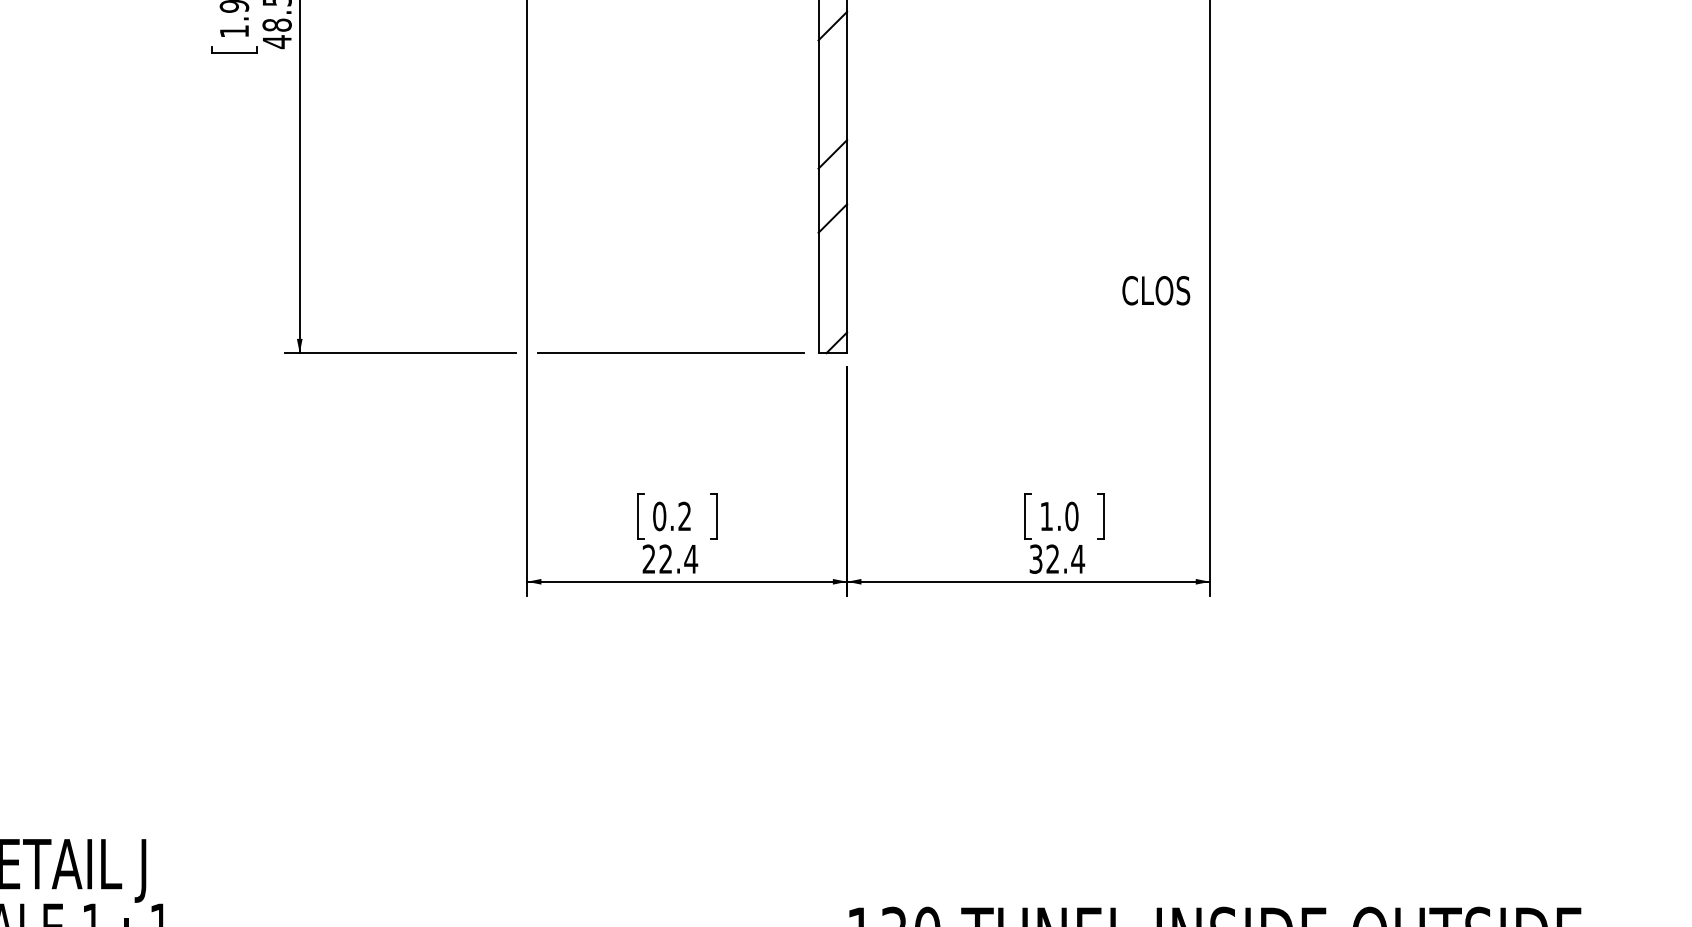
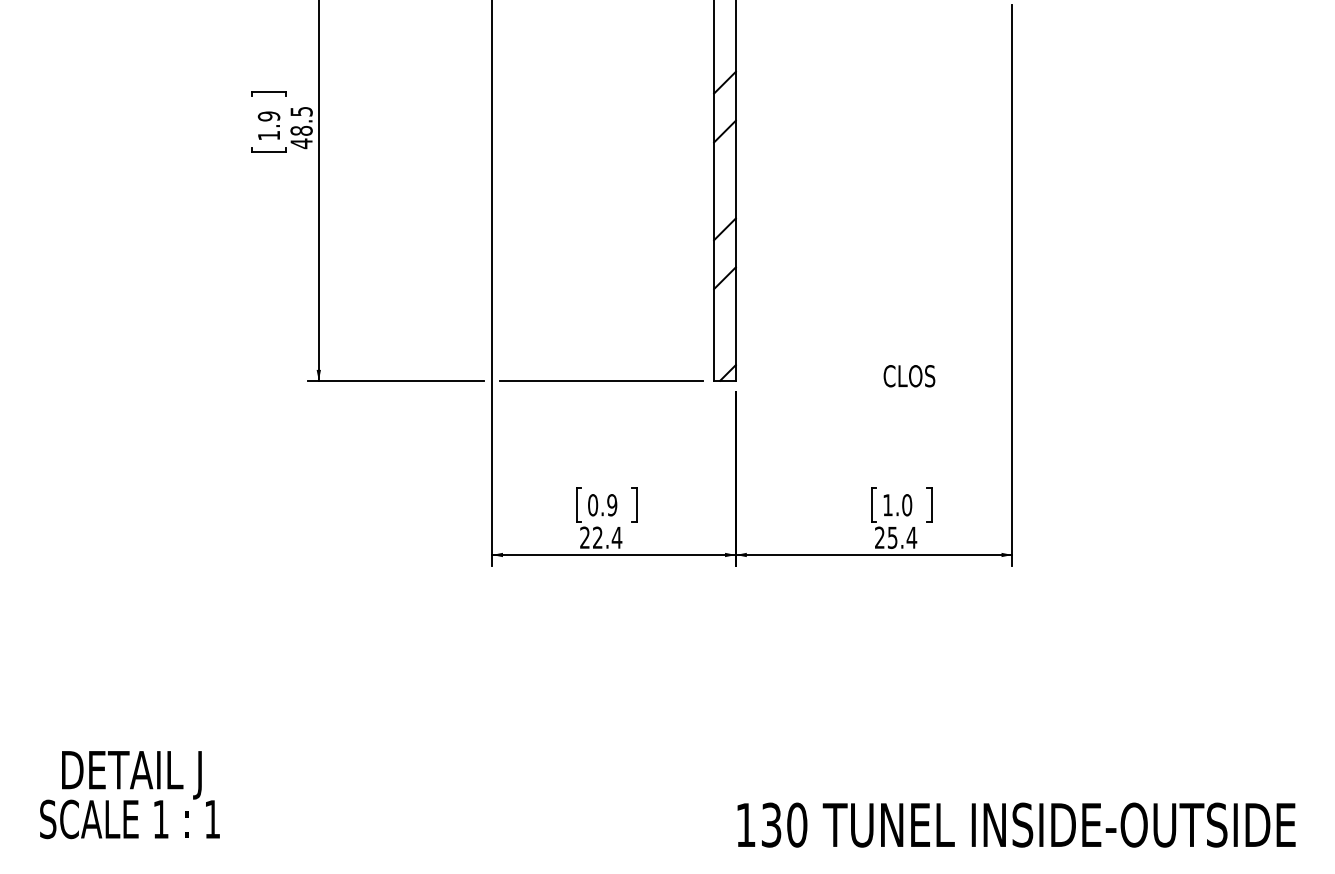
text: (1156, 291) -> (909, 376), moved
text: (685, 516) -> (612, 505), 0.2 -> 0.9
text: (1044, 558) -> (886, 537), 32.4 -> 25.4

